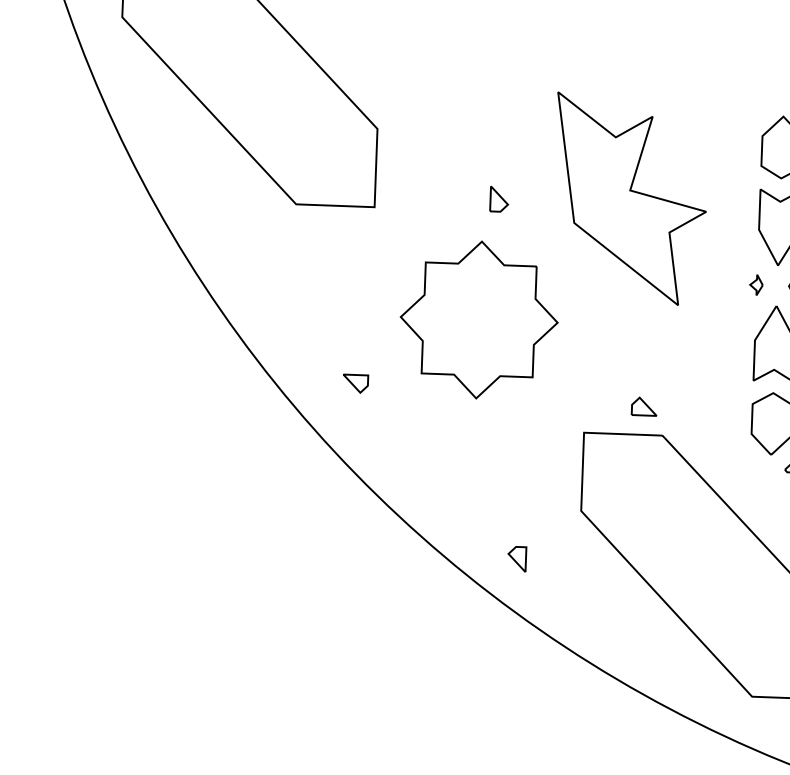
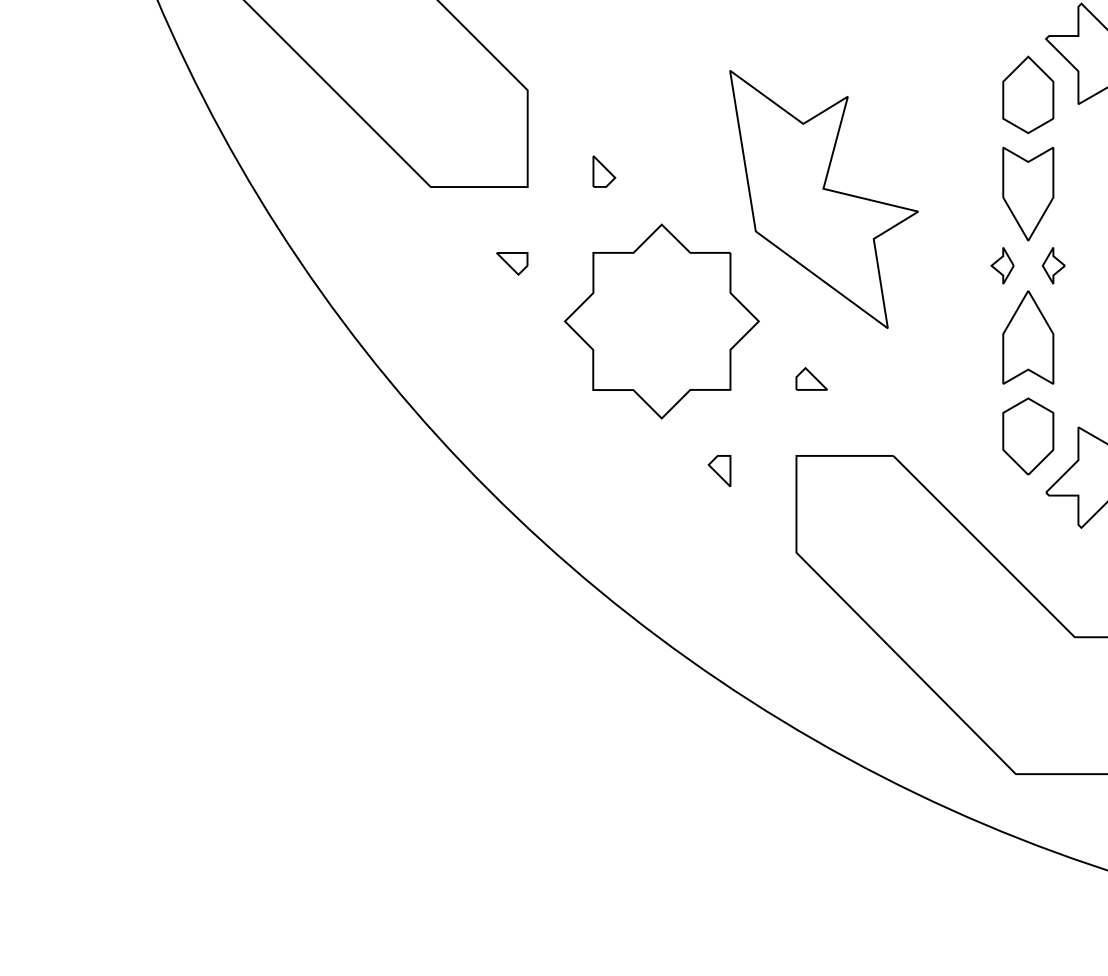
part: (499, 199) -> (604, 171), moved
part: (629, 199) -> (823, 199), moved
part: (756, 284) -> (1002, 265), size x1.43
part: (355, 383) -> (512, 263), moved
part: (644, 406) -> (811, 378), moved
part: (517, 558) -> (719, 470), moved

